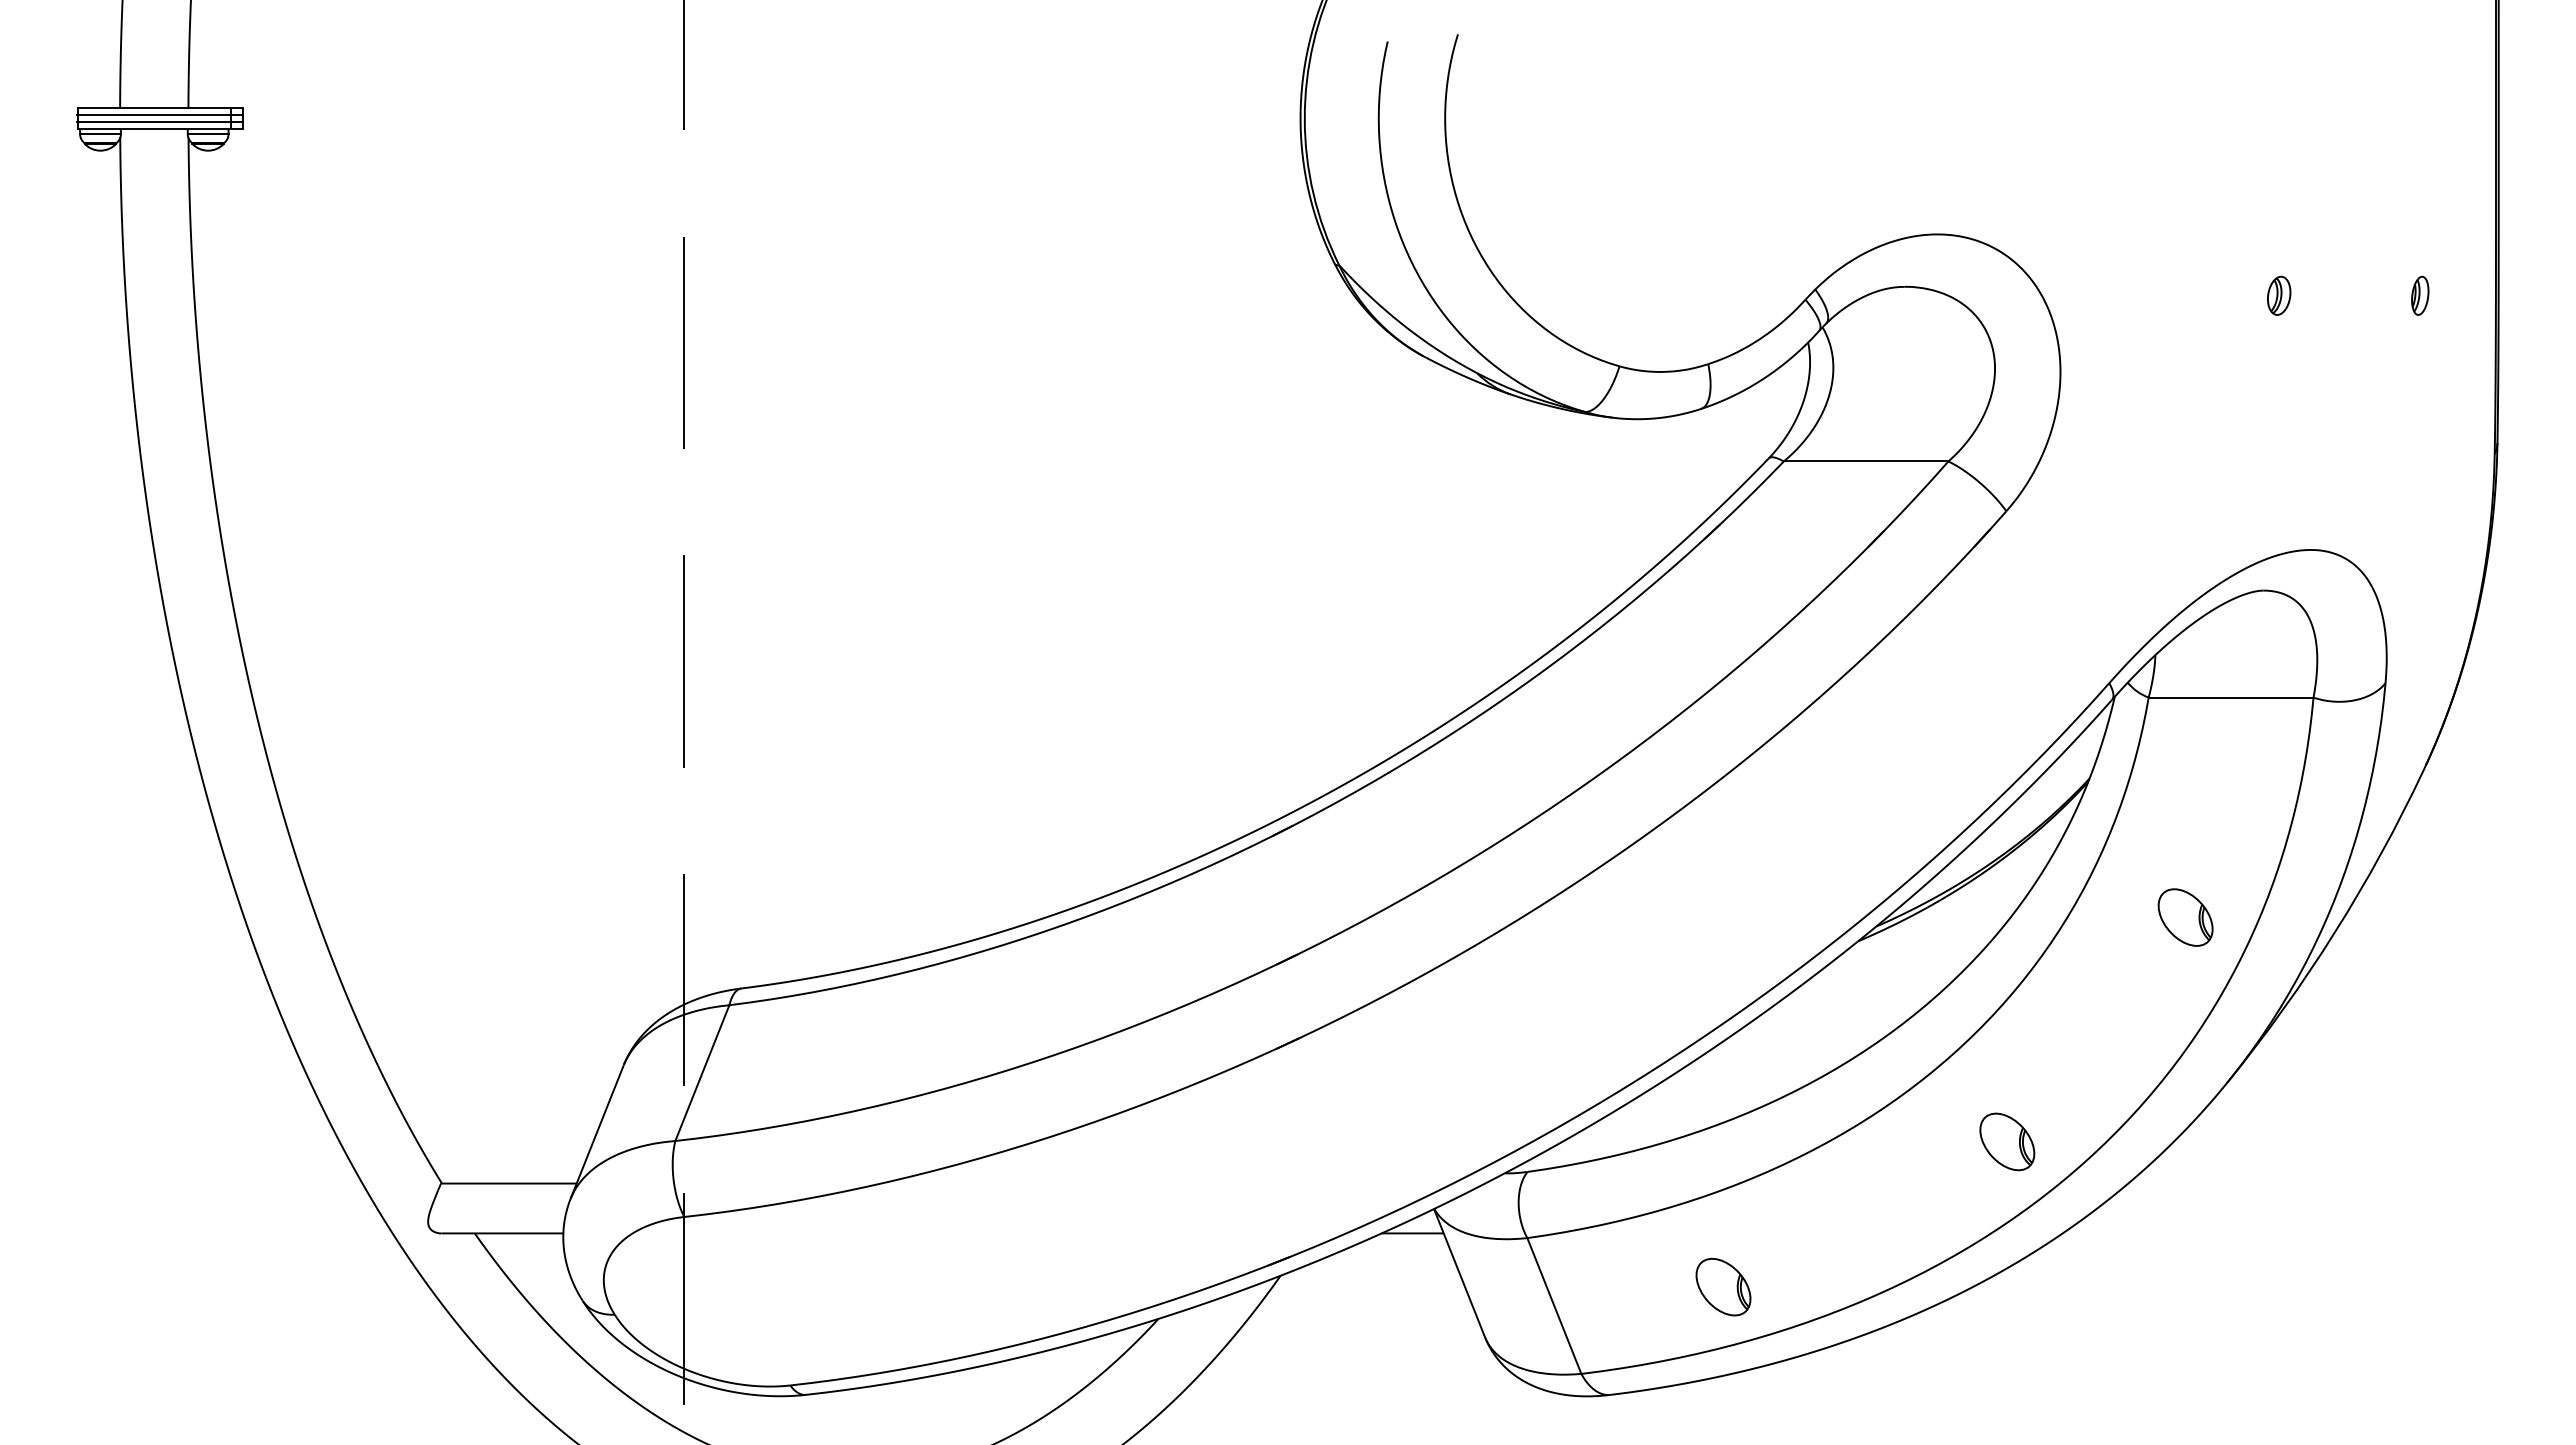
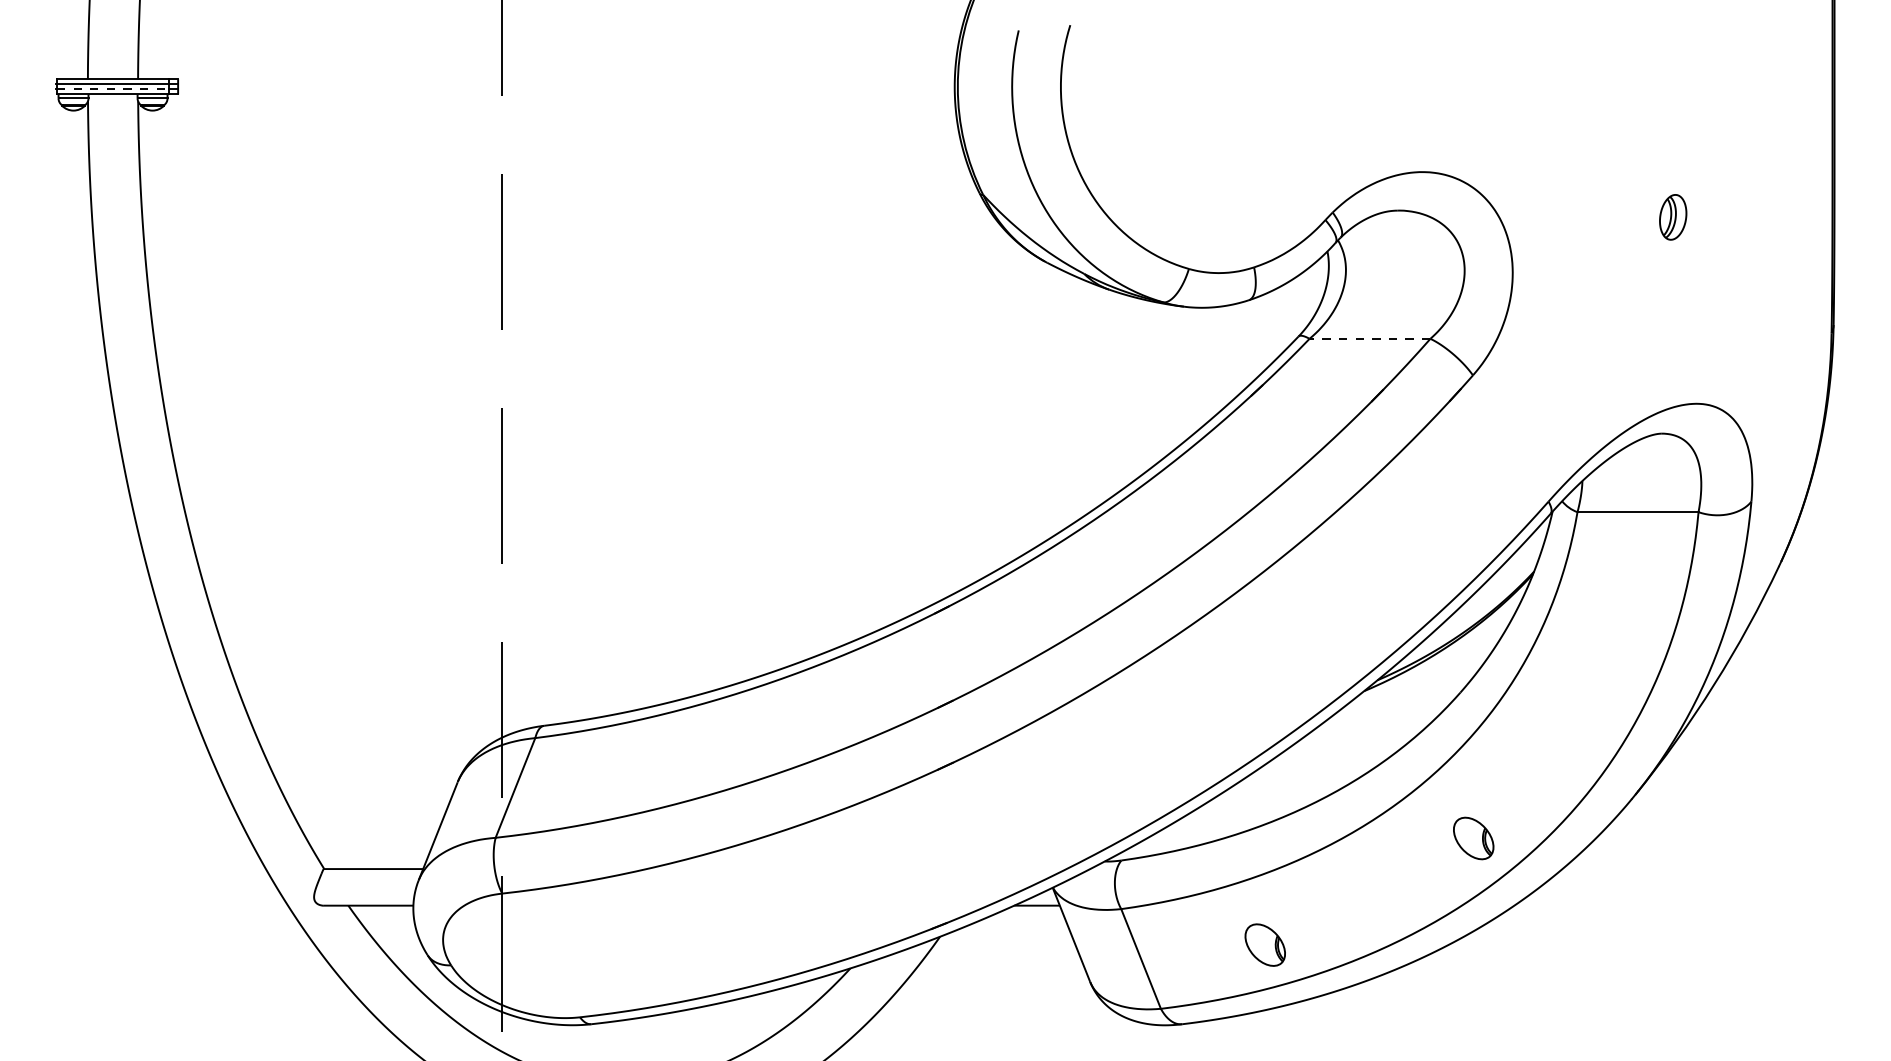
line: (154, 121) -> (113, 89), solid -> dashed
part: (2279, 295) -> (1673, 216), size x1.6
part: (2420, 295) -> (1777, 216), removed
line: (1865, 461) -> (1369, 338), solid -> dashed
part: (2185, 917) -> (1604, 673), removed

